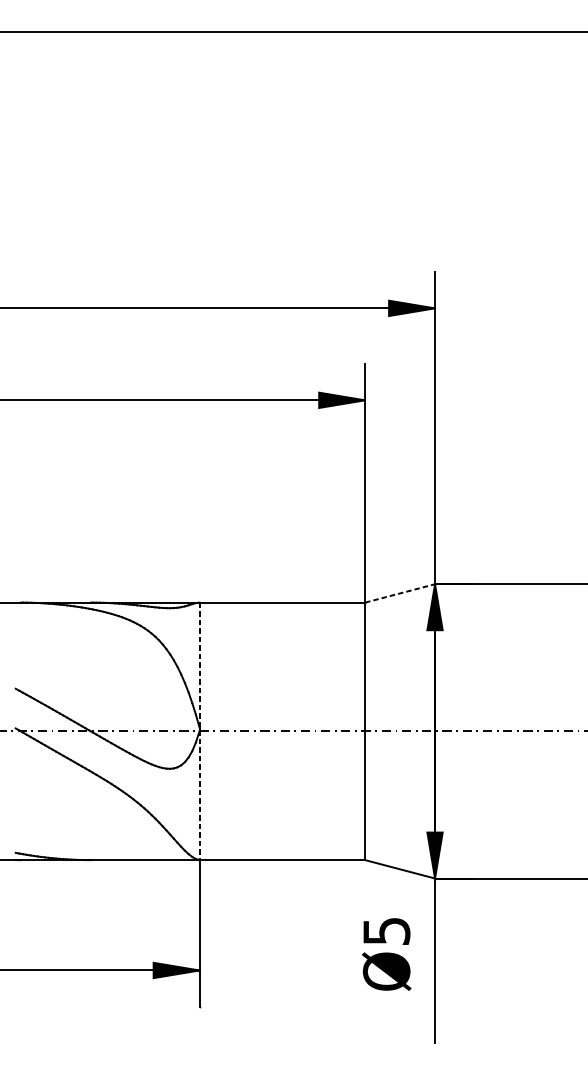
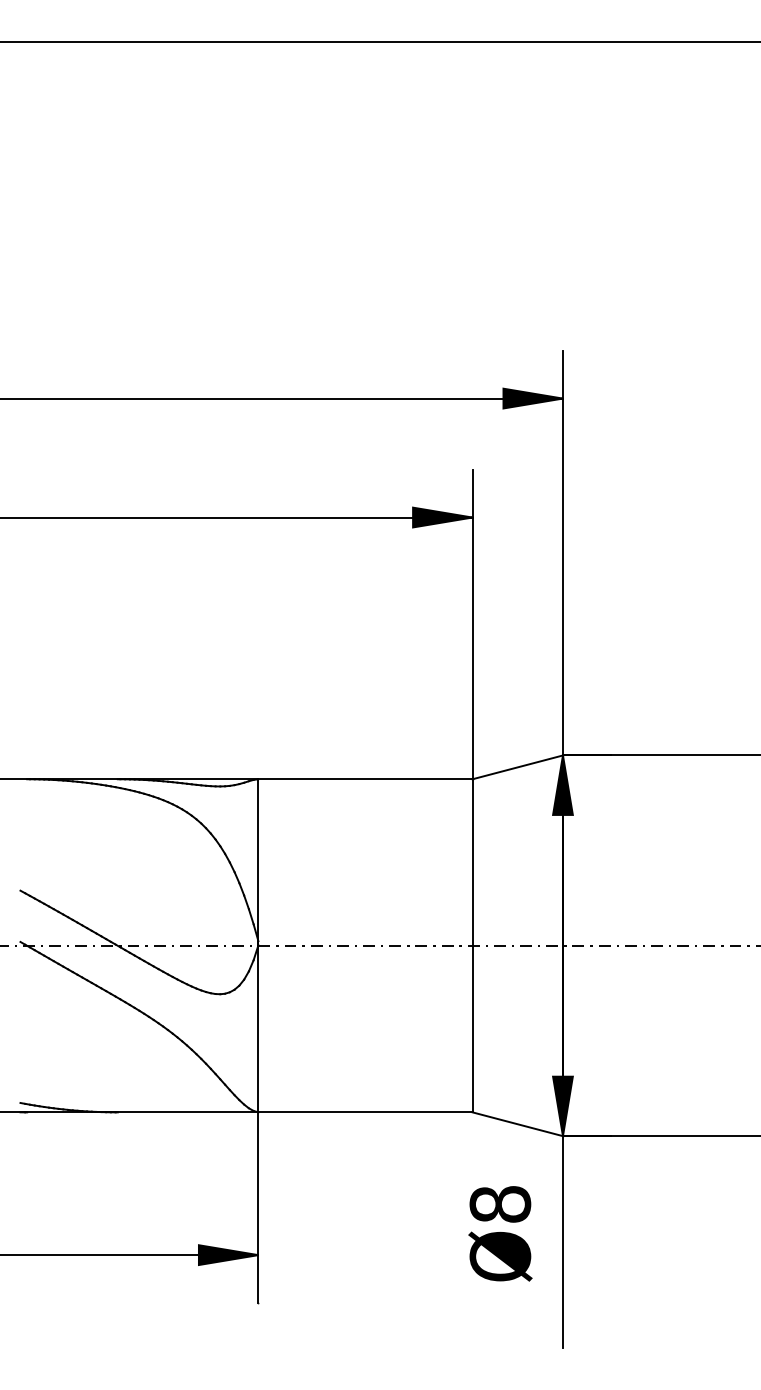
line: (399, 593) -> (517, 767), dashed -> solid
line: (199, 731) -> (258, 945), dashed -> solid
text: (386, 931) -> (500, 1204), Ø5 -> Ø8

